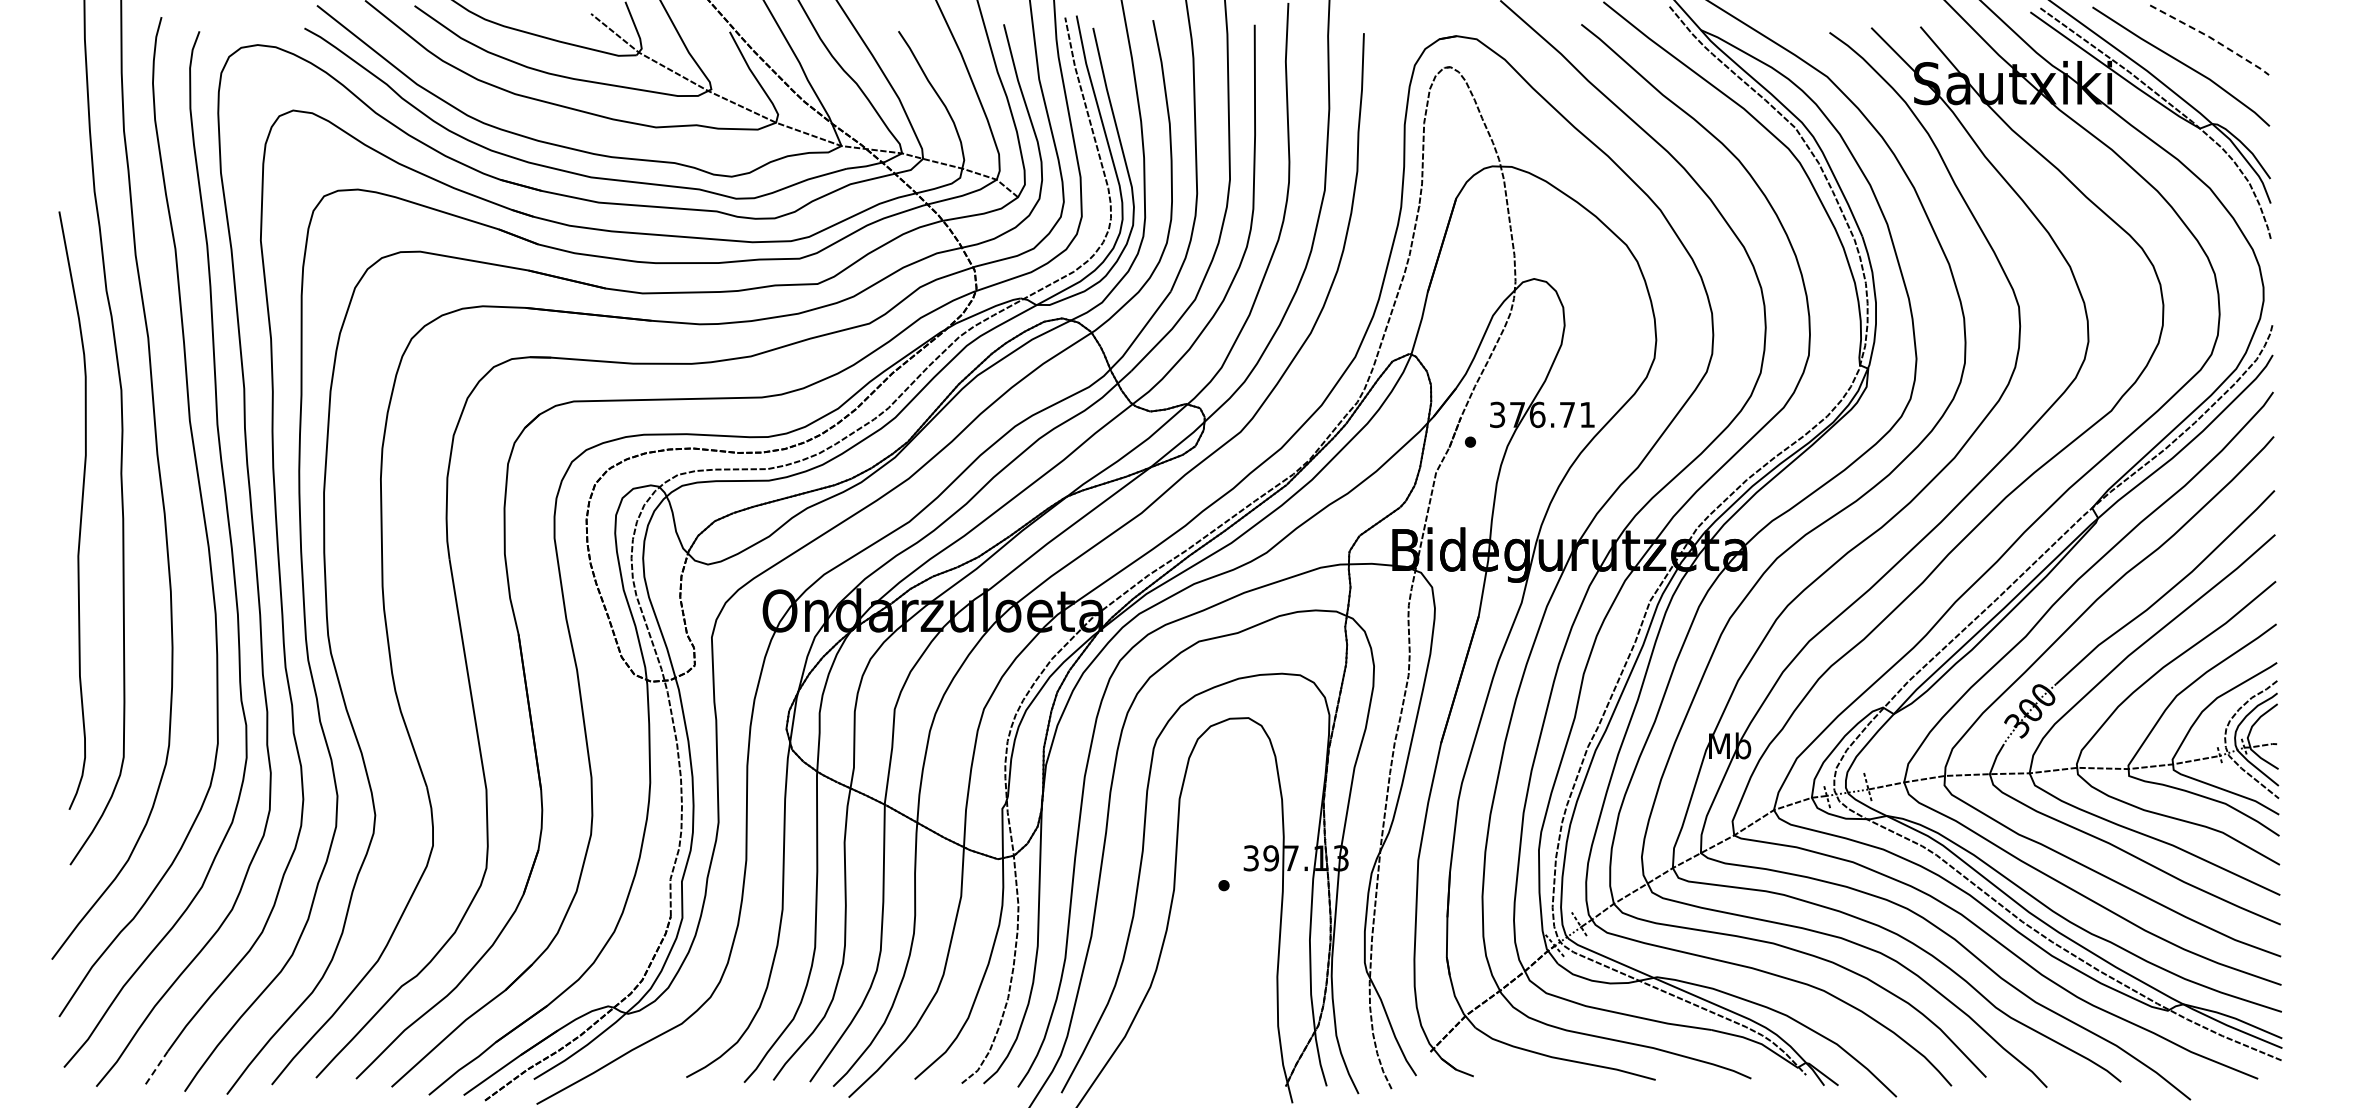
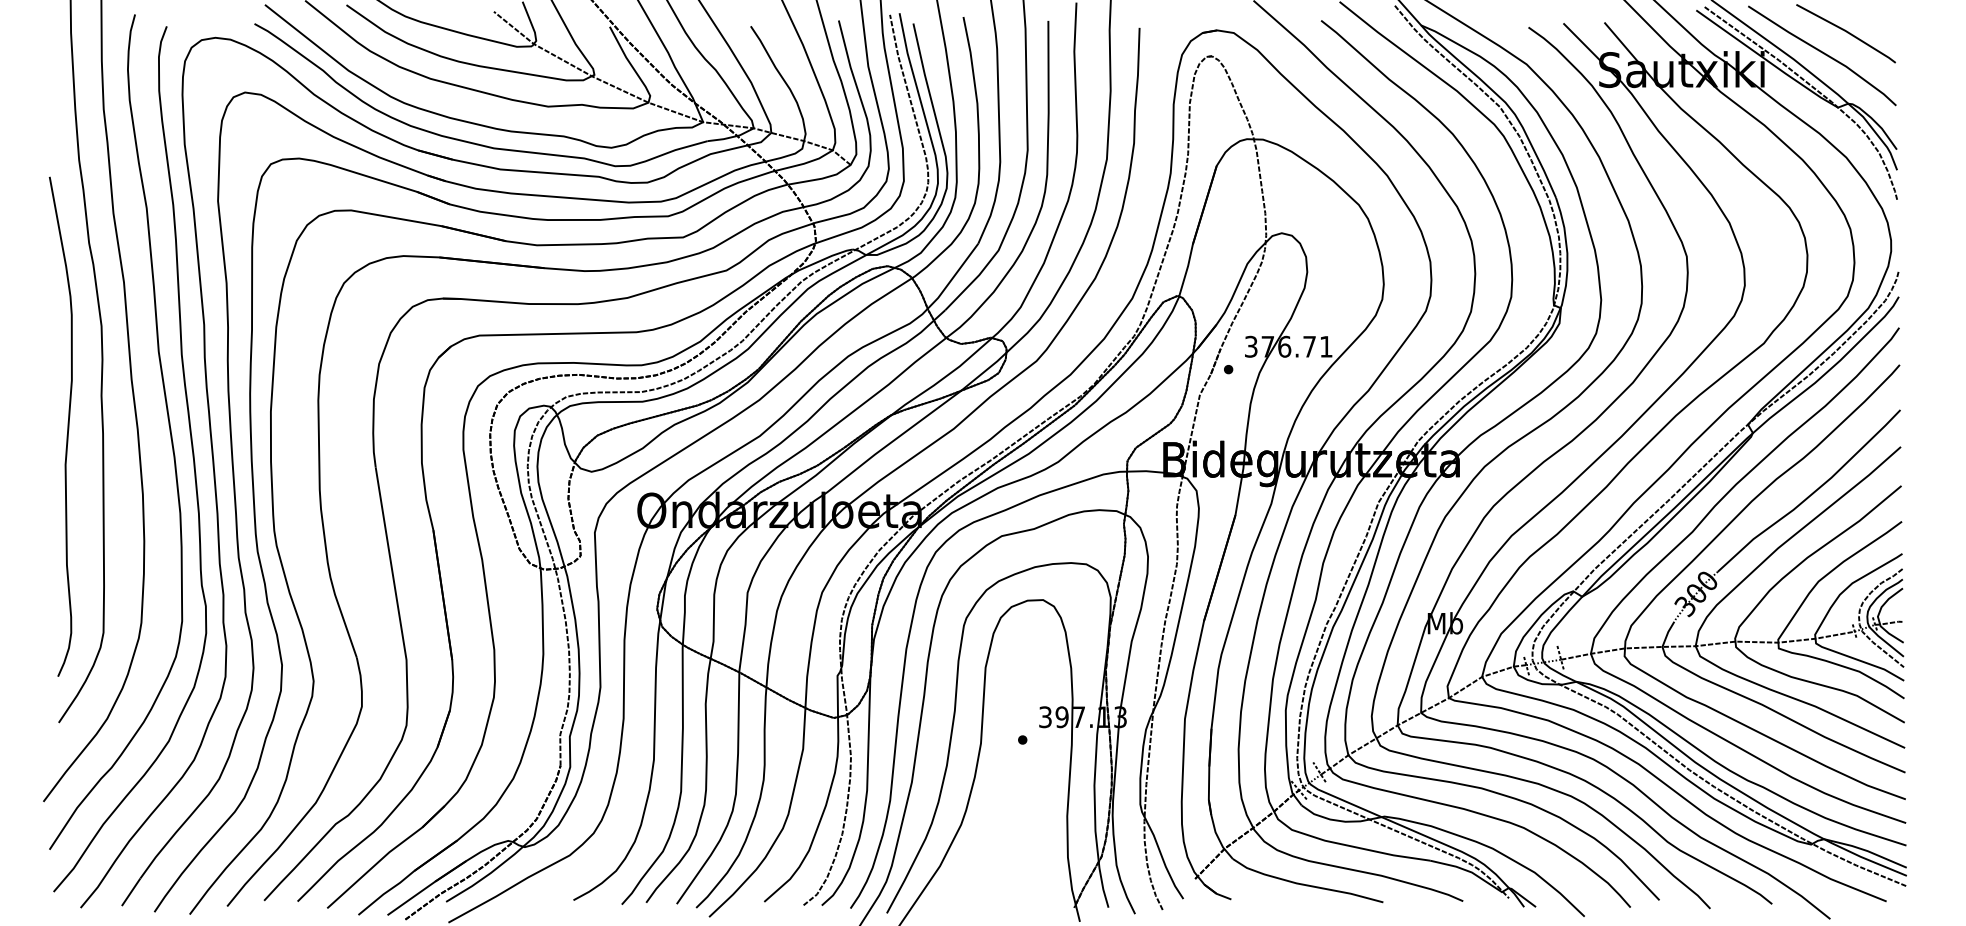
line: (2211, 38) -> (1847, 32), dashed -> solid
line: (156, 1067) -> (130, 891), dashed -> solid

